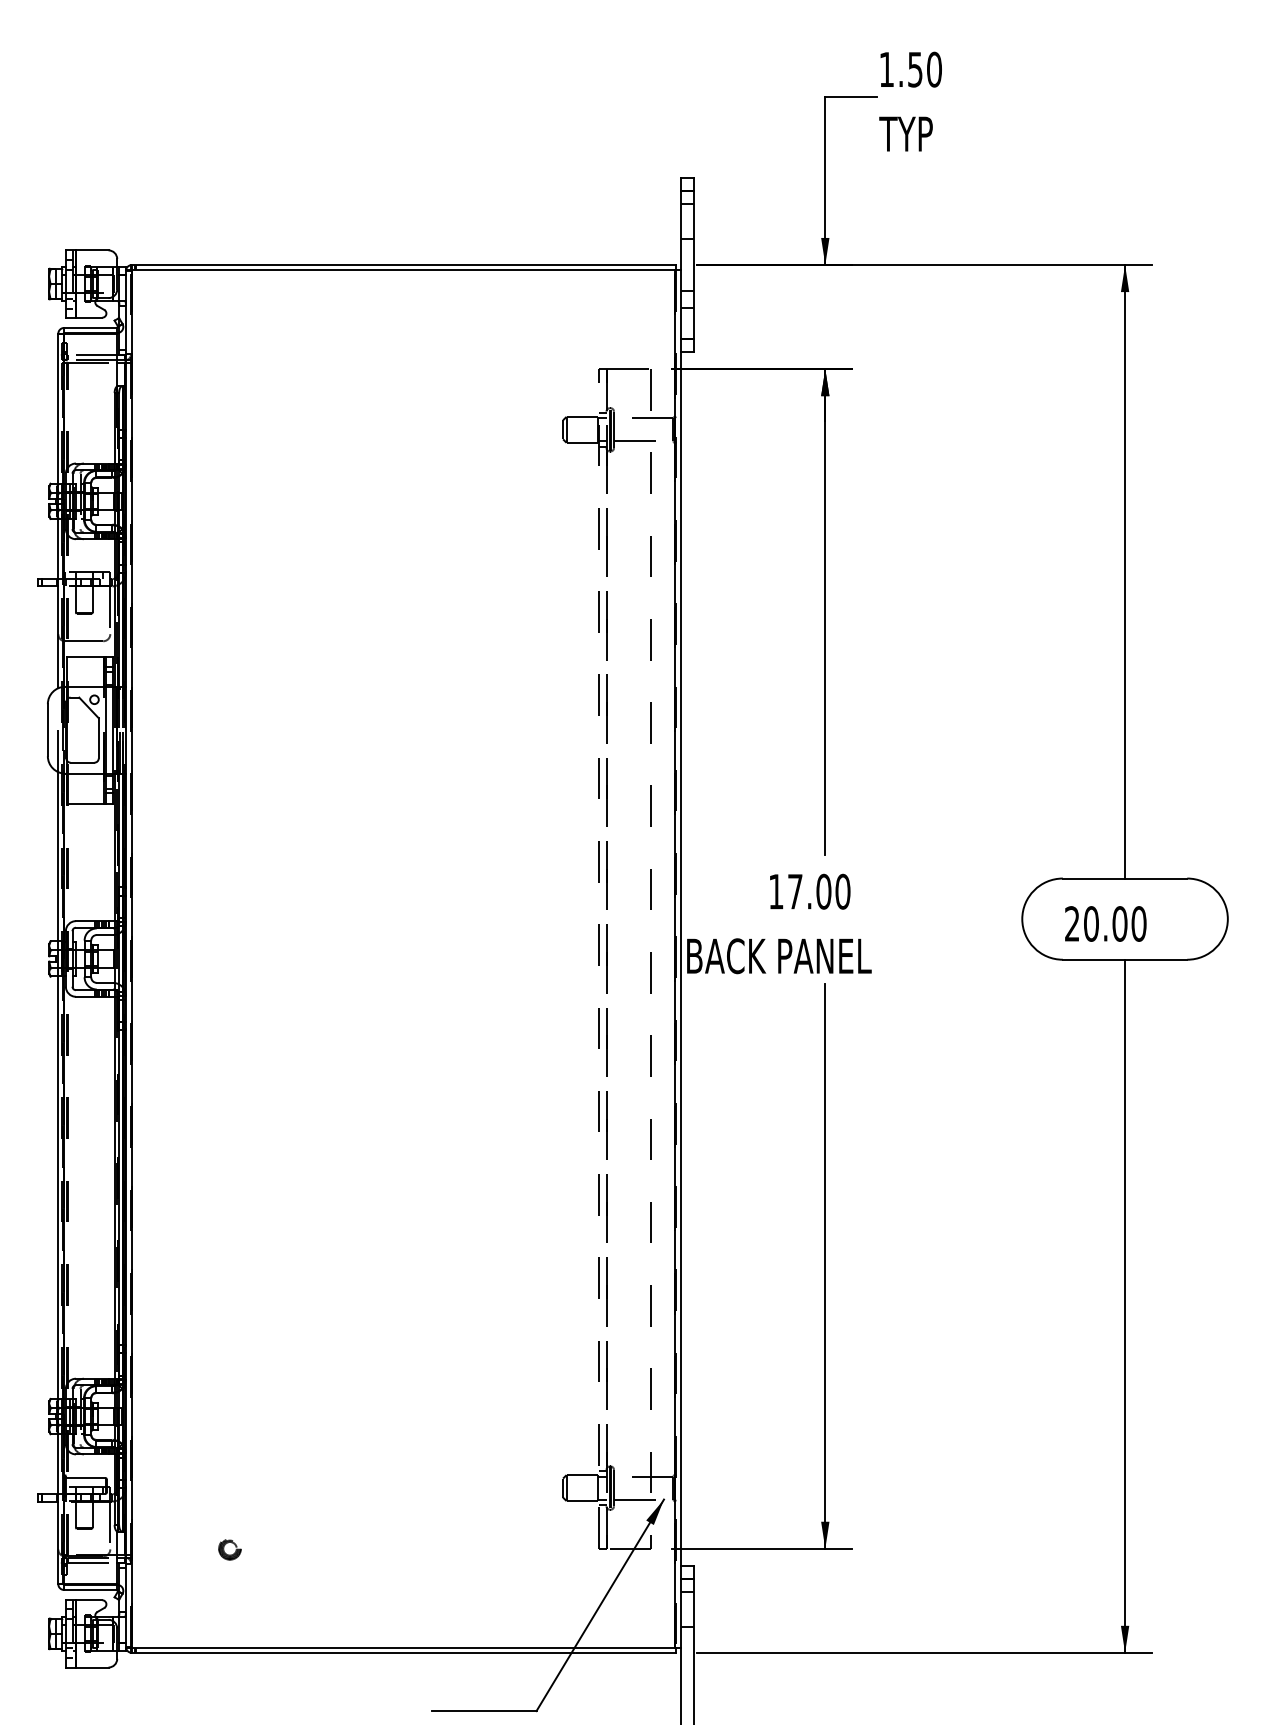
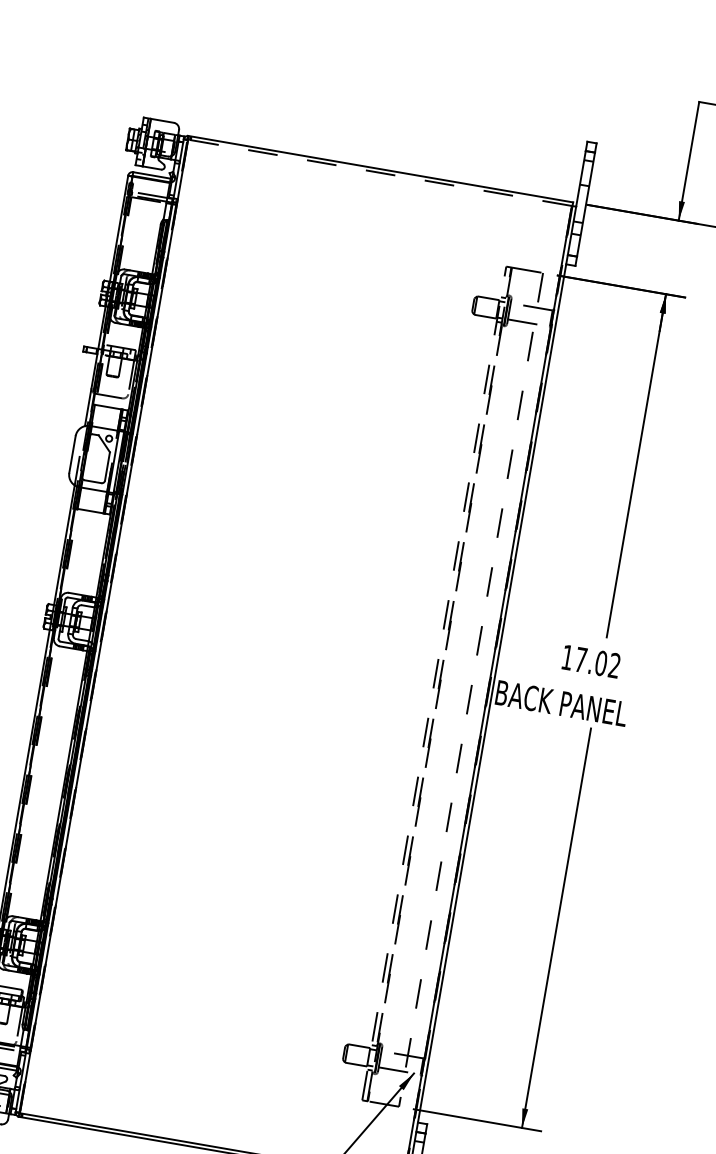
line: (403, 270) -> (379, 173), solid -> dashed
text: (842, 891) -> (614, 665), 17.00 -> 17.02
part: (229, 1549) -> (100, 1055), removed

